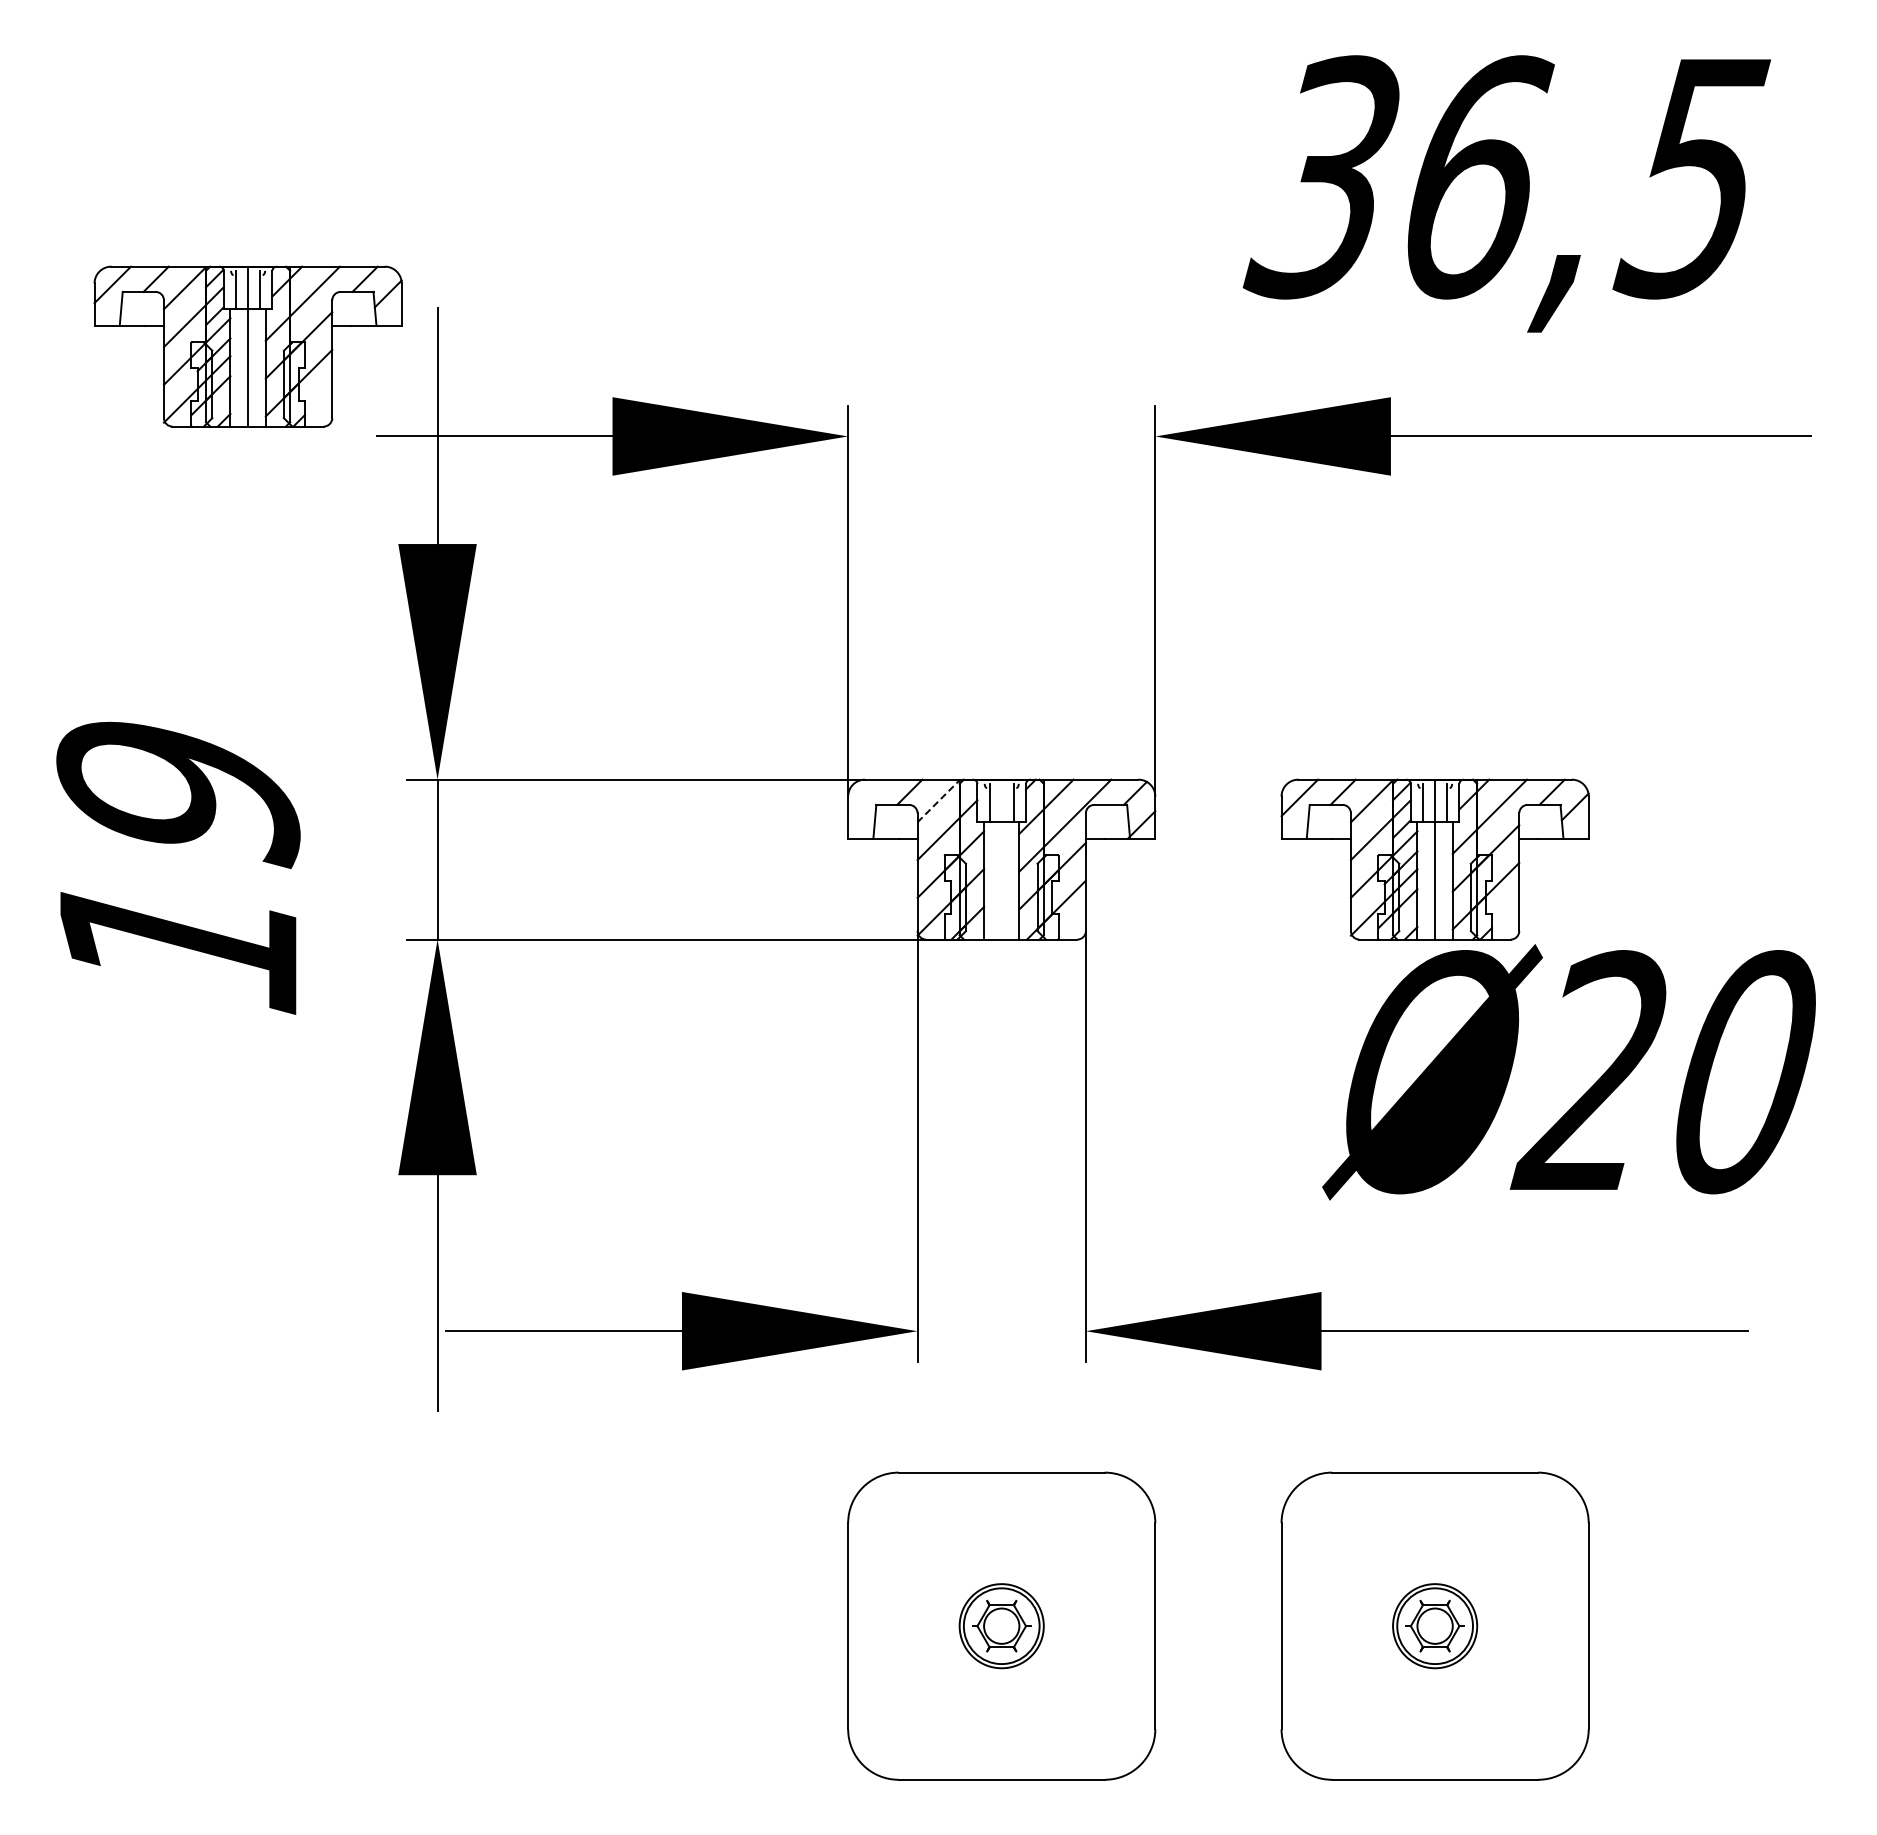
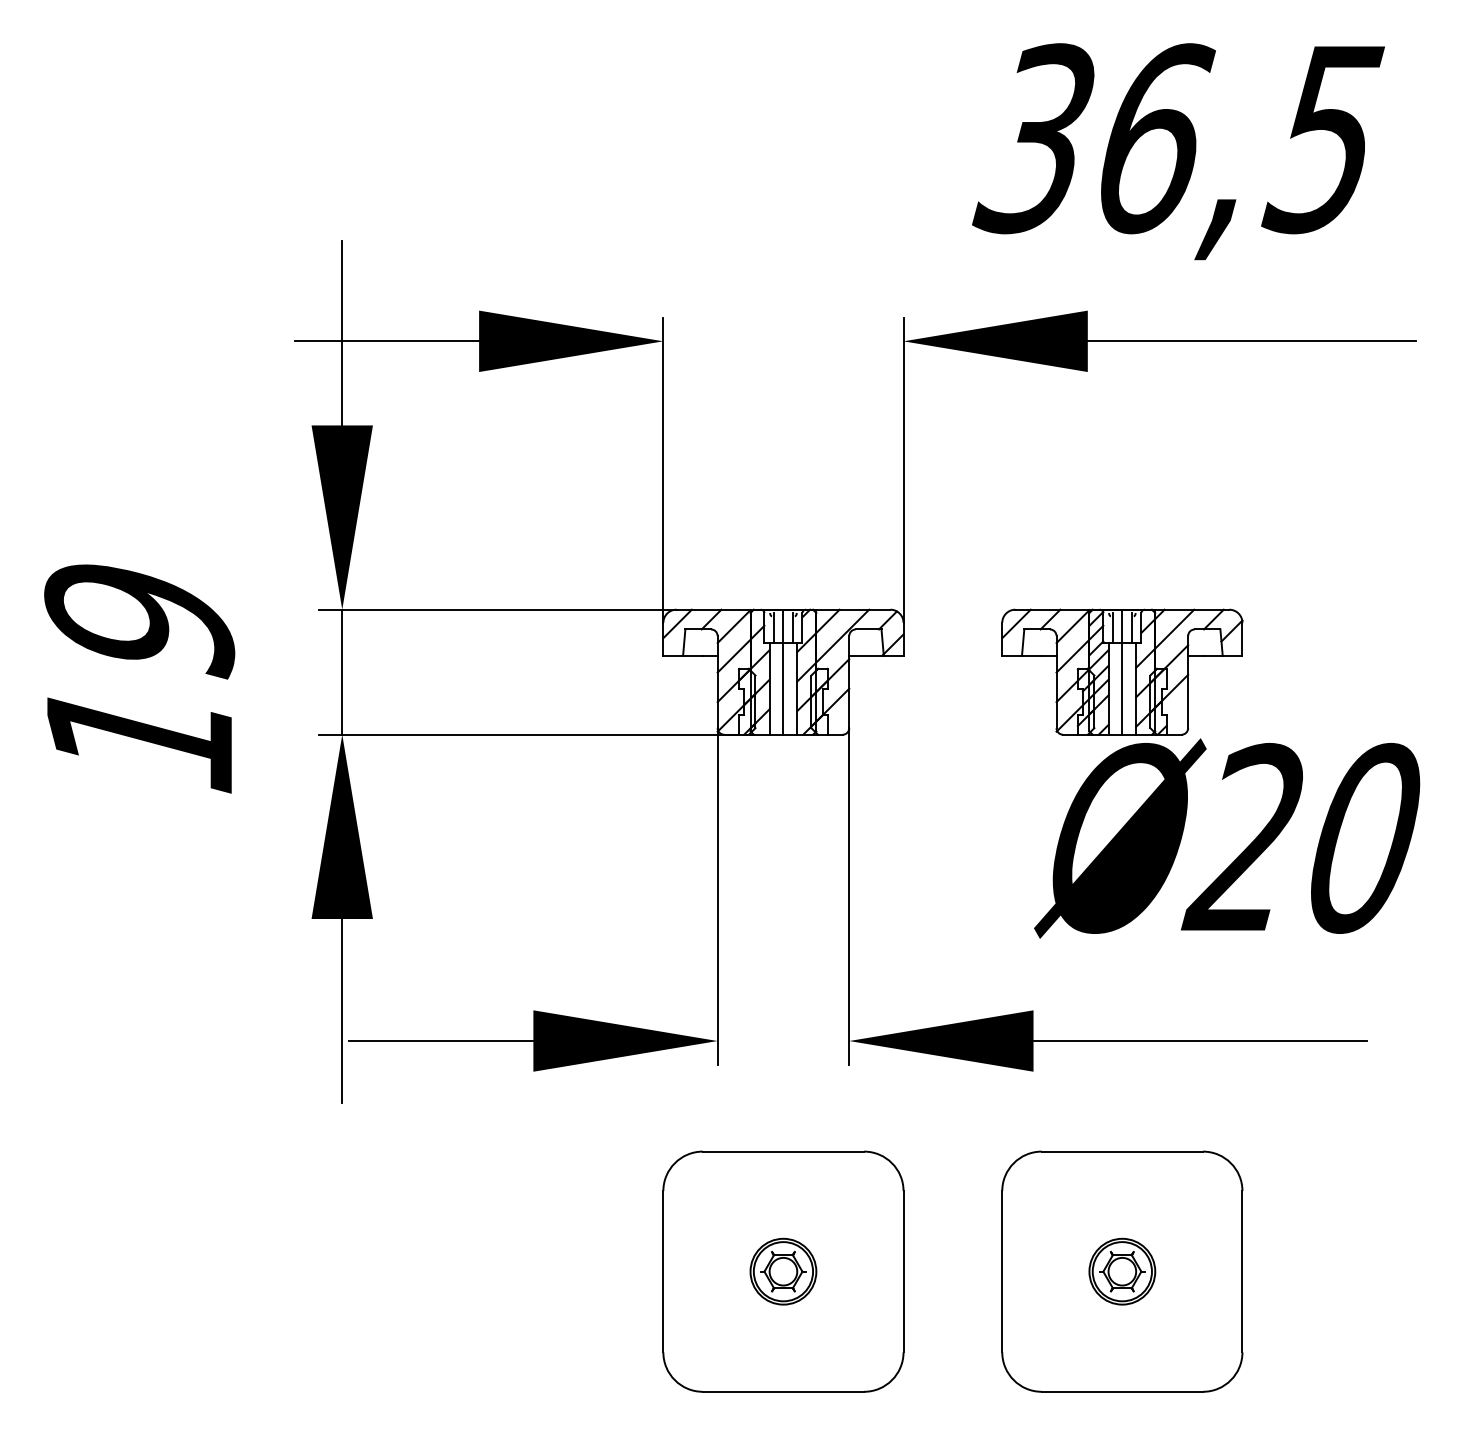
part: (247, 346) -> (193, 270), removed
line: (866, 797) -> (677, 623), added
line: (938, 801) -> (734, 626), dashed -> solid
line: (1001, 859) -> (783, 672), added

